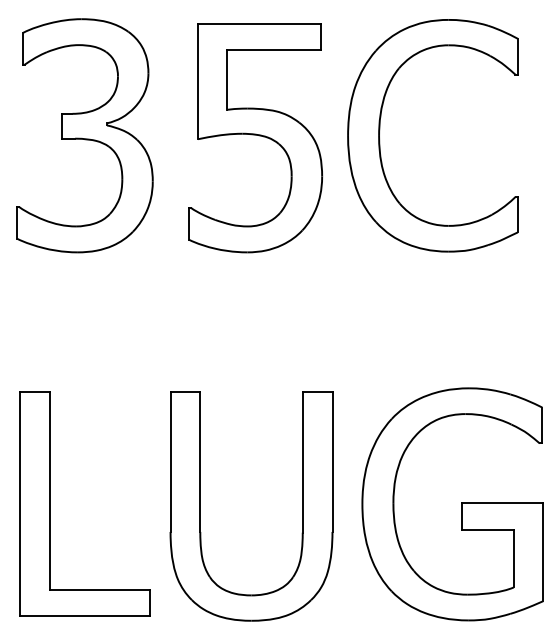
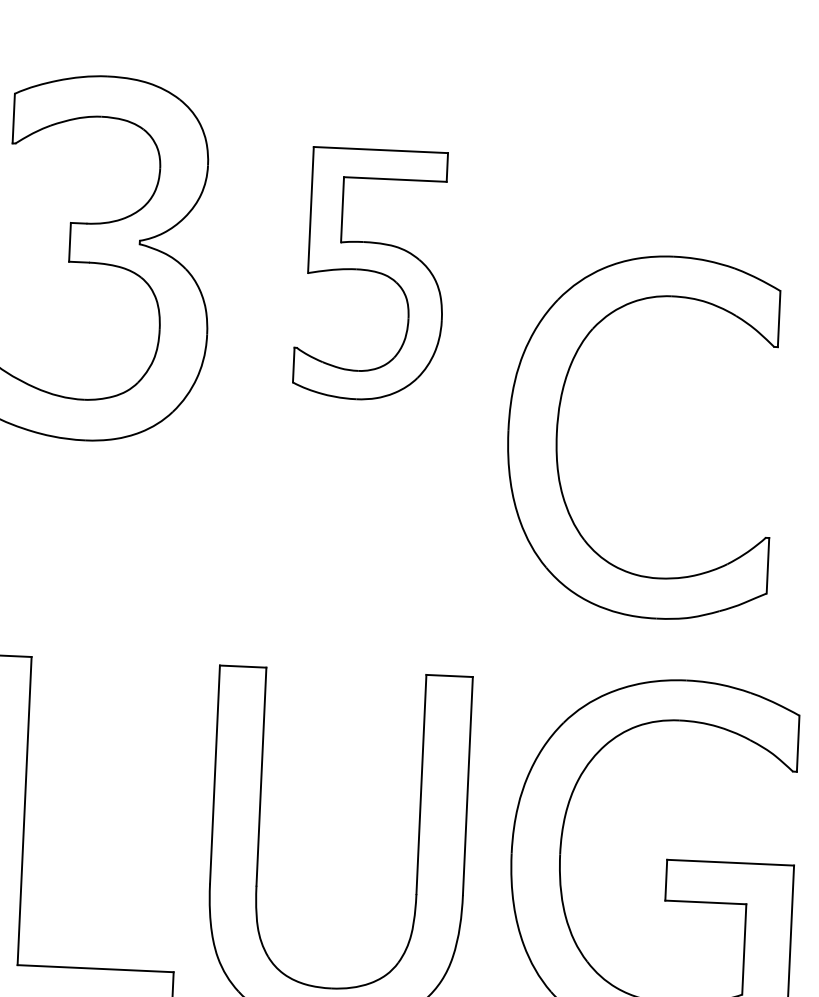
part: (380, 130) -> (559, 424), moved
part: (255, 138) -> (370, 275), size x0.7

